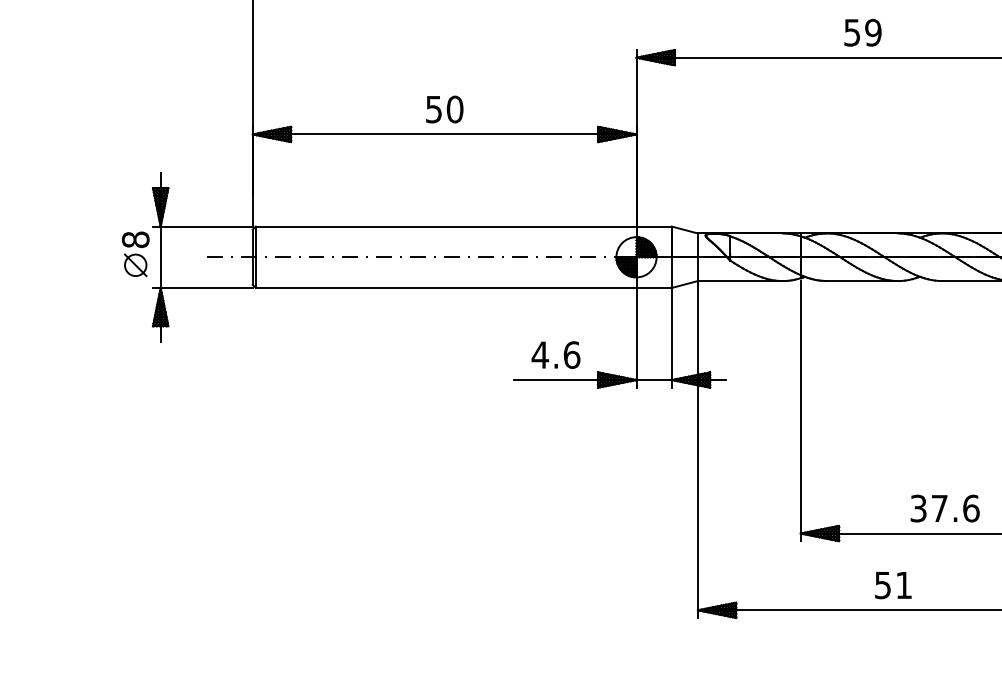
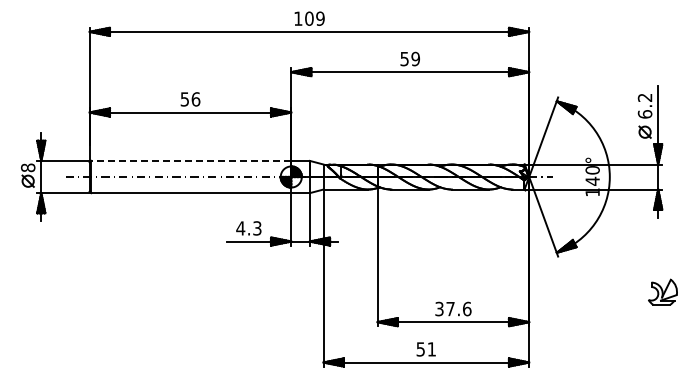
text: (454, 109) -> (195, 99), 50 -> 56
line: (446, 225) -> (191, 160), solid -> dashed
text: (572, 355) -> (257, 228), 4.6 -> 4.3

